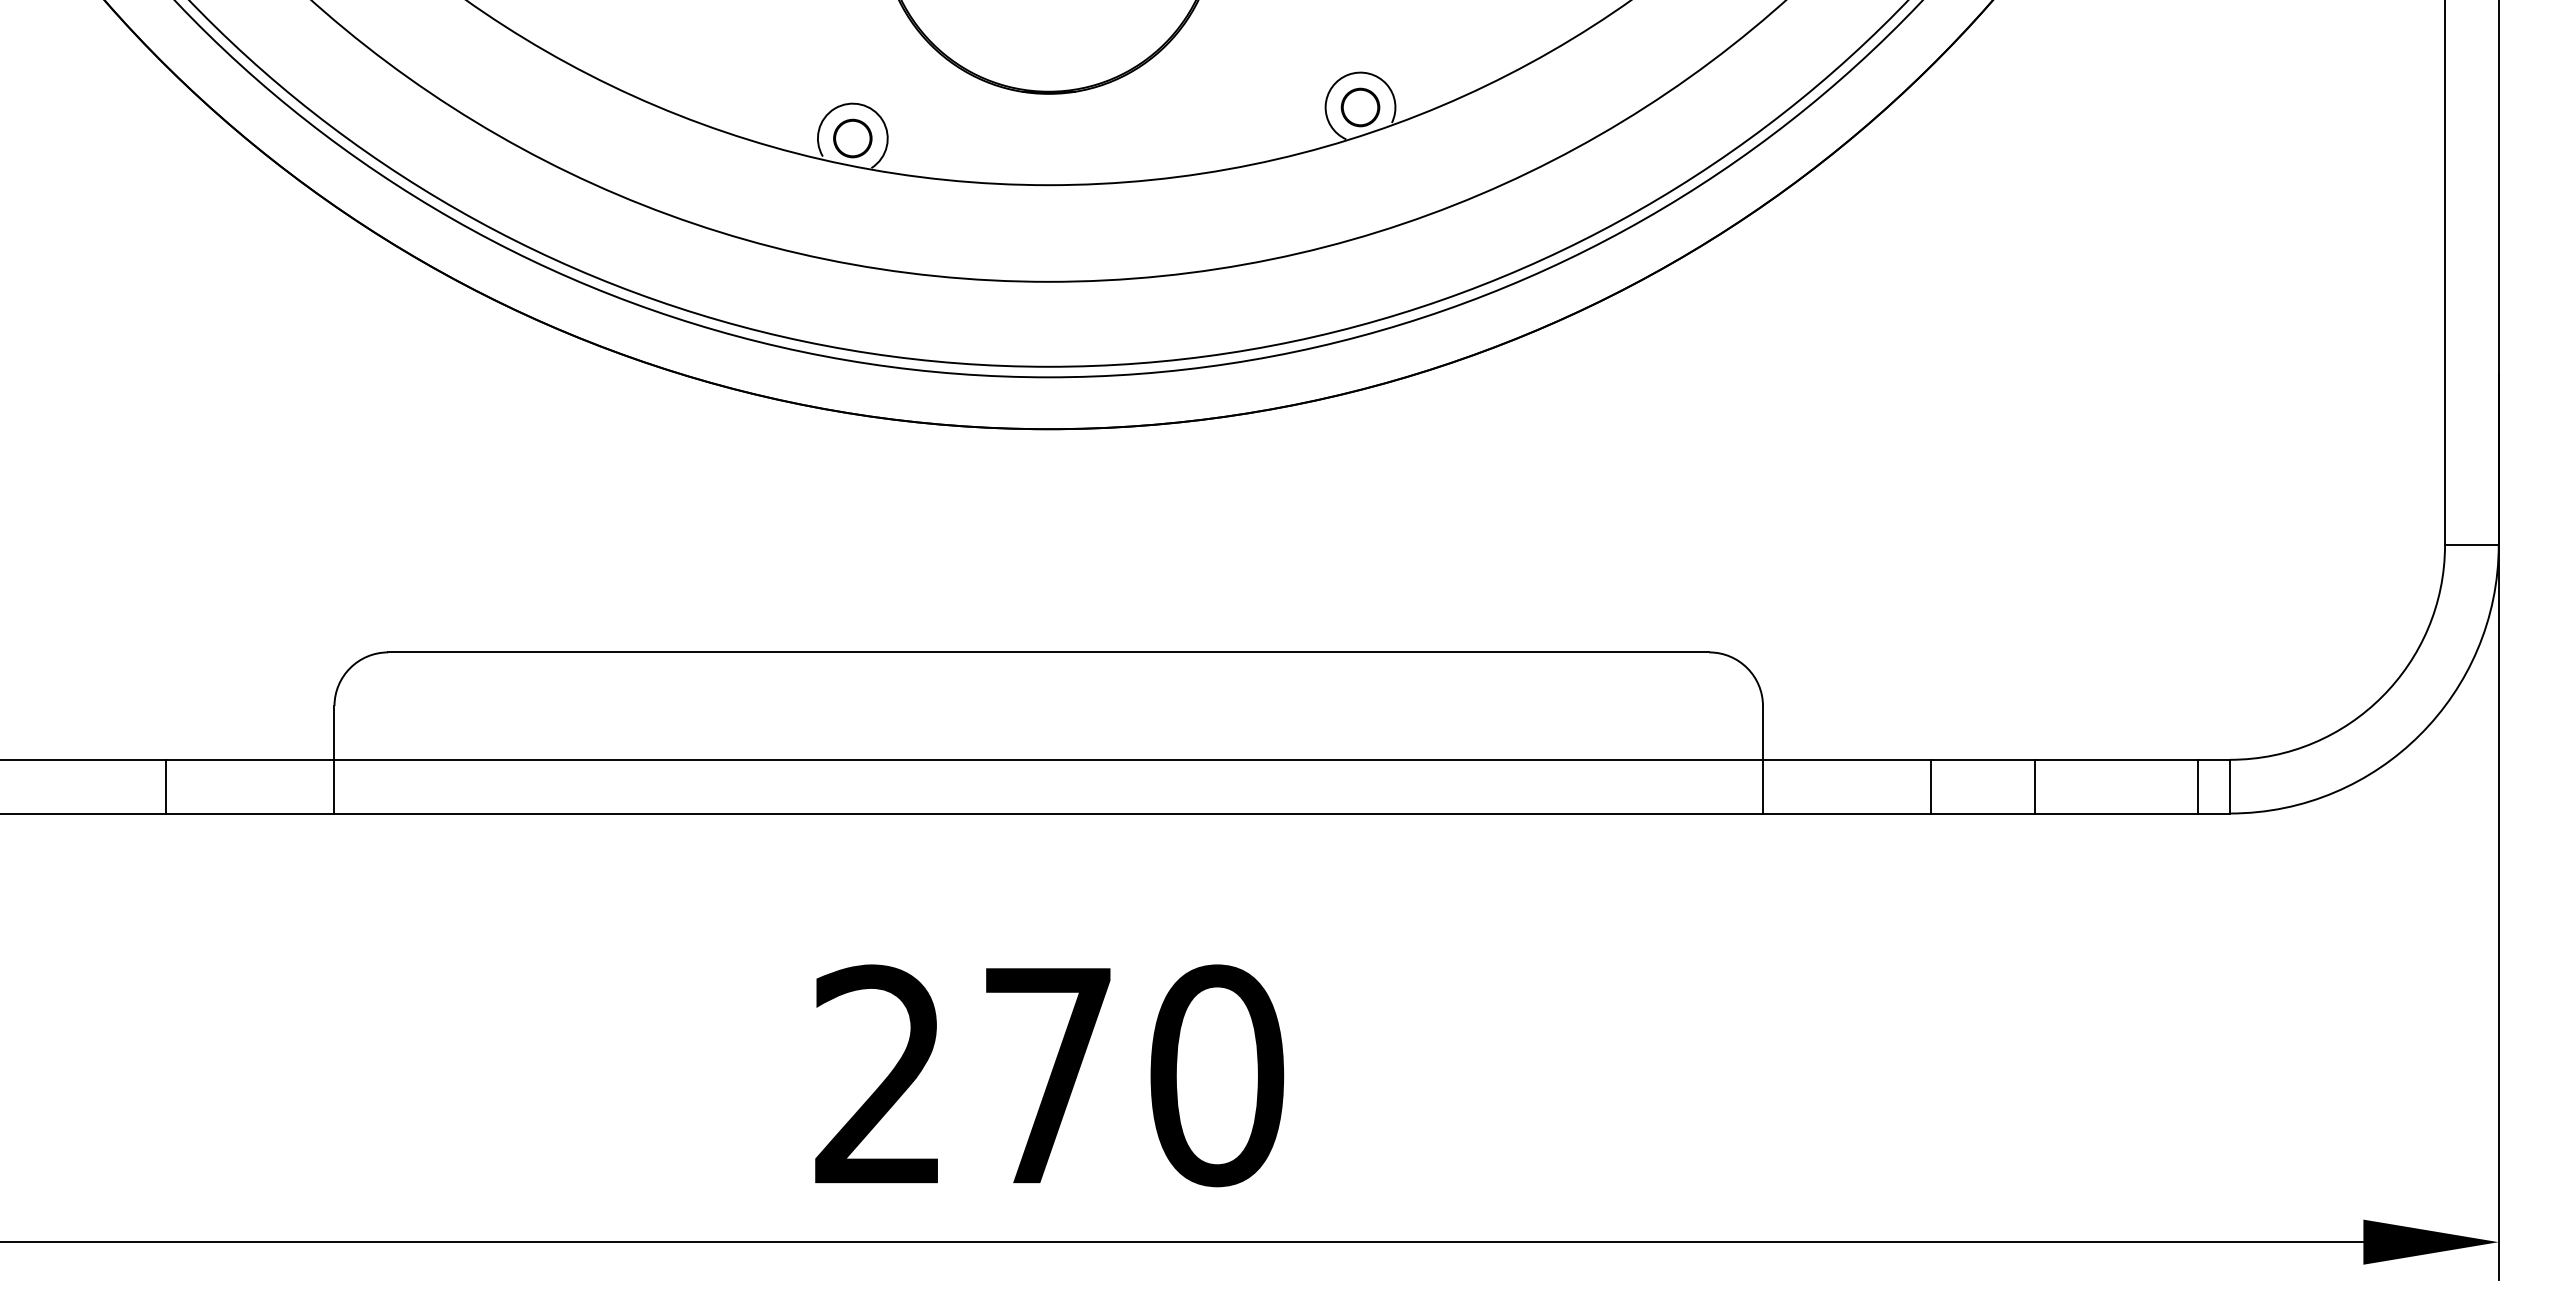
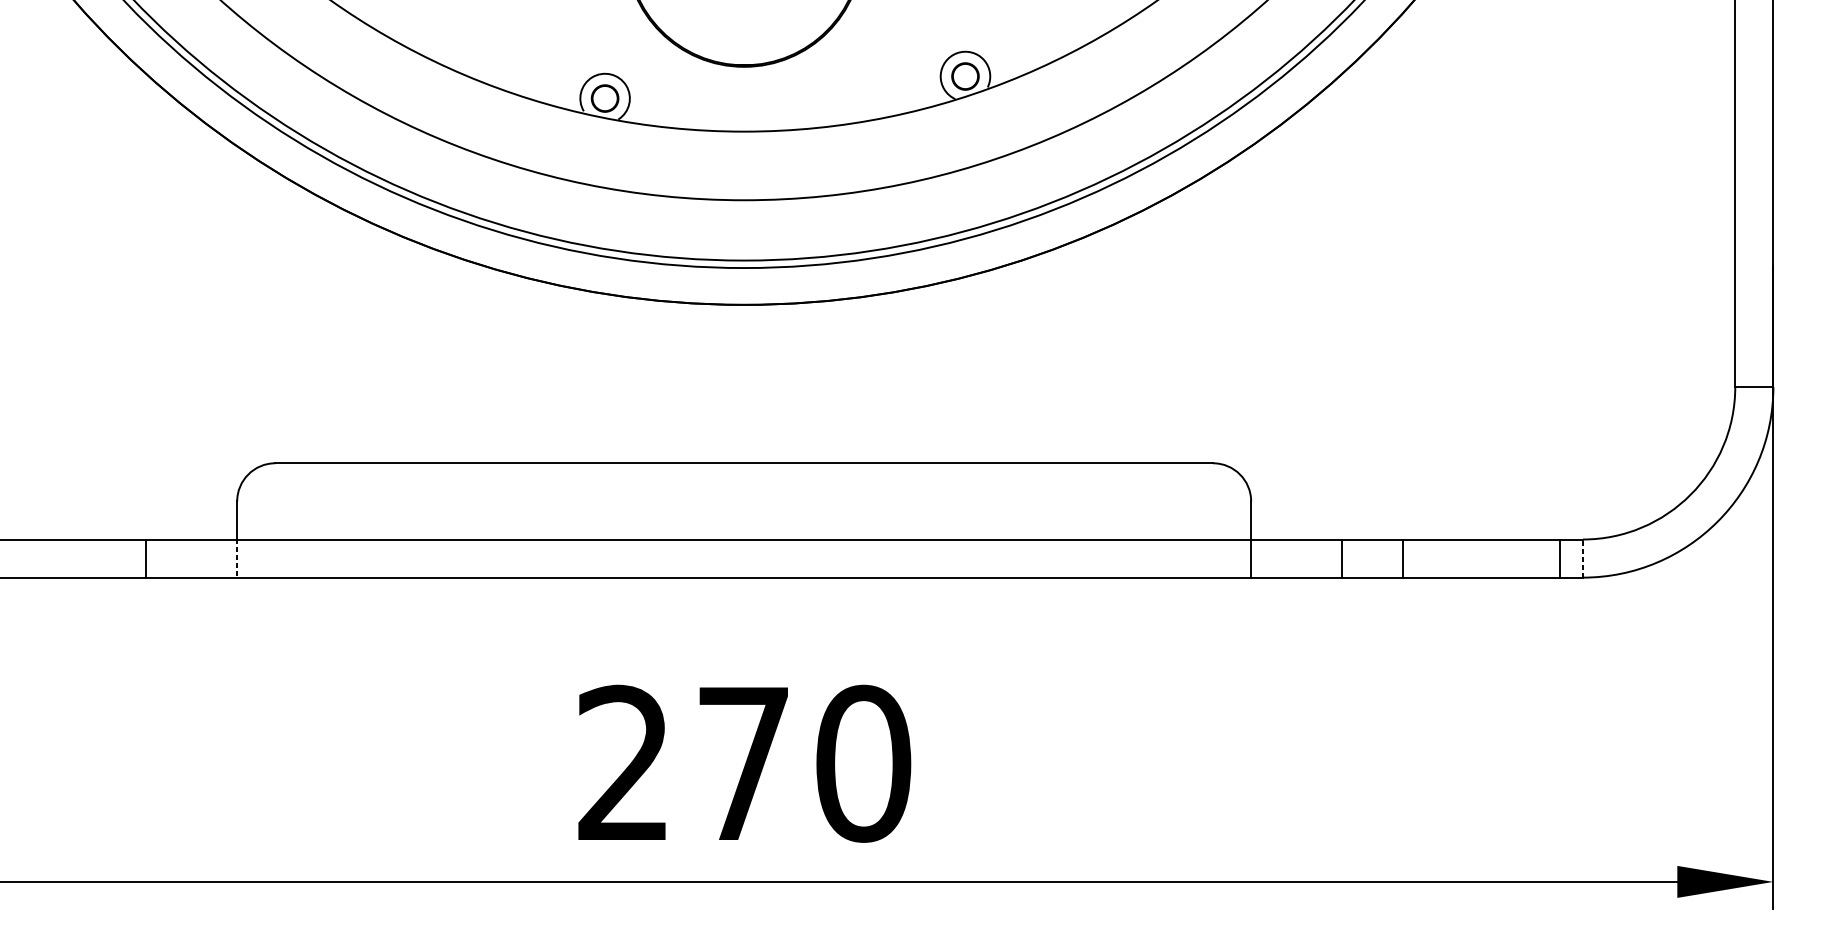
line: (166, 786) -> (146, 558), moved
line: (334, 786) -> (237, 558), solid -> dashed
line: (1931, 786) -> (1342, 558), moved
line: (2034, 786) -> (1402, 558), moved
line: (2230, 786) -> (1582, 558), solid -> dashed

